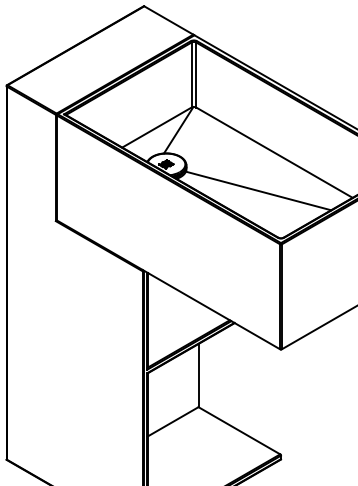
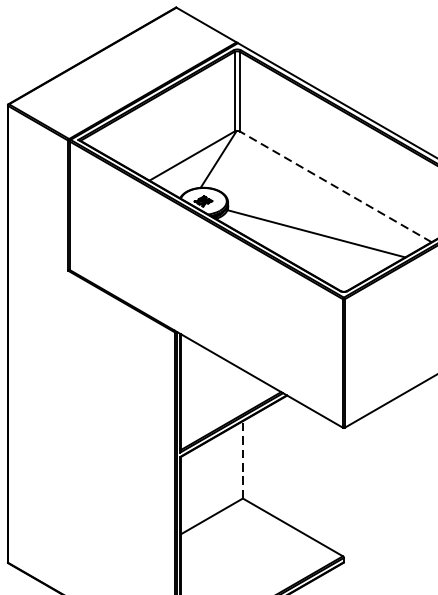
line: (274, 152) -> (335, 186), solid -> dashed
line: (198, 375) -> (242, 459), solid -> dashed

